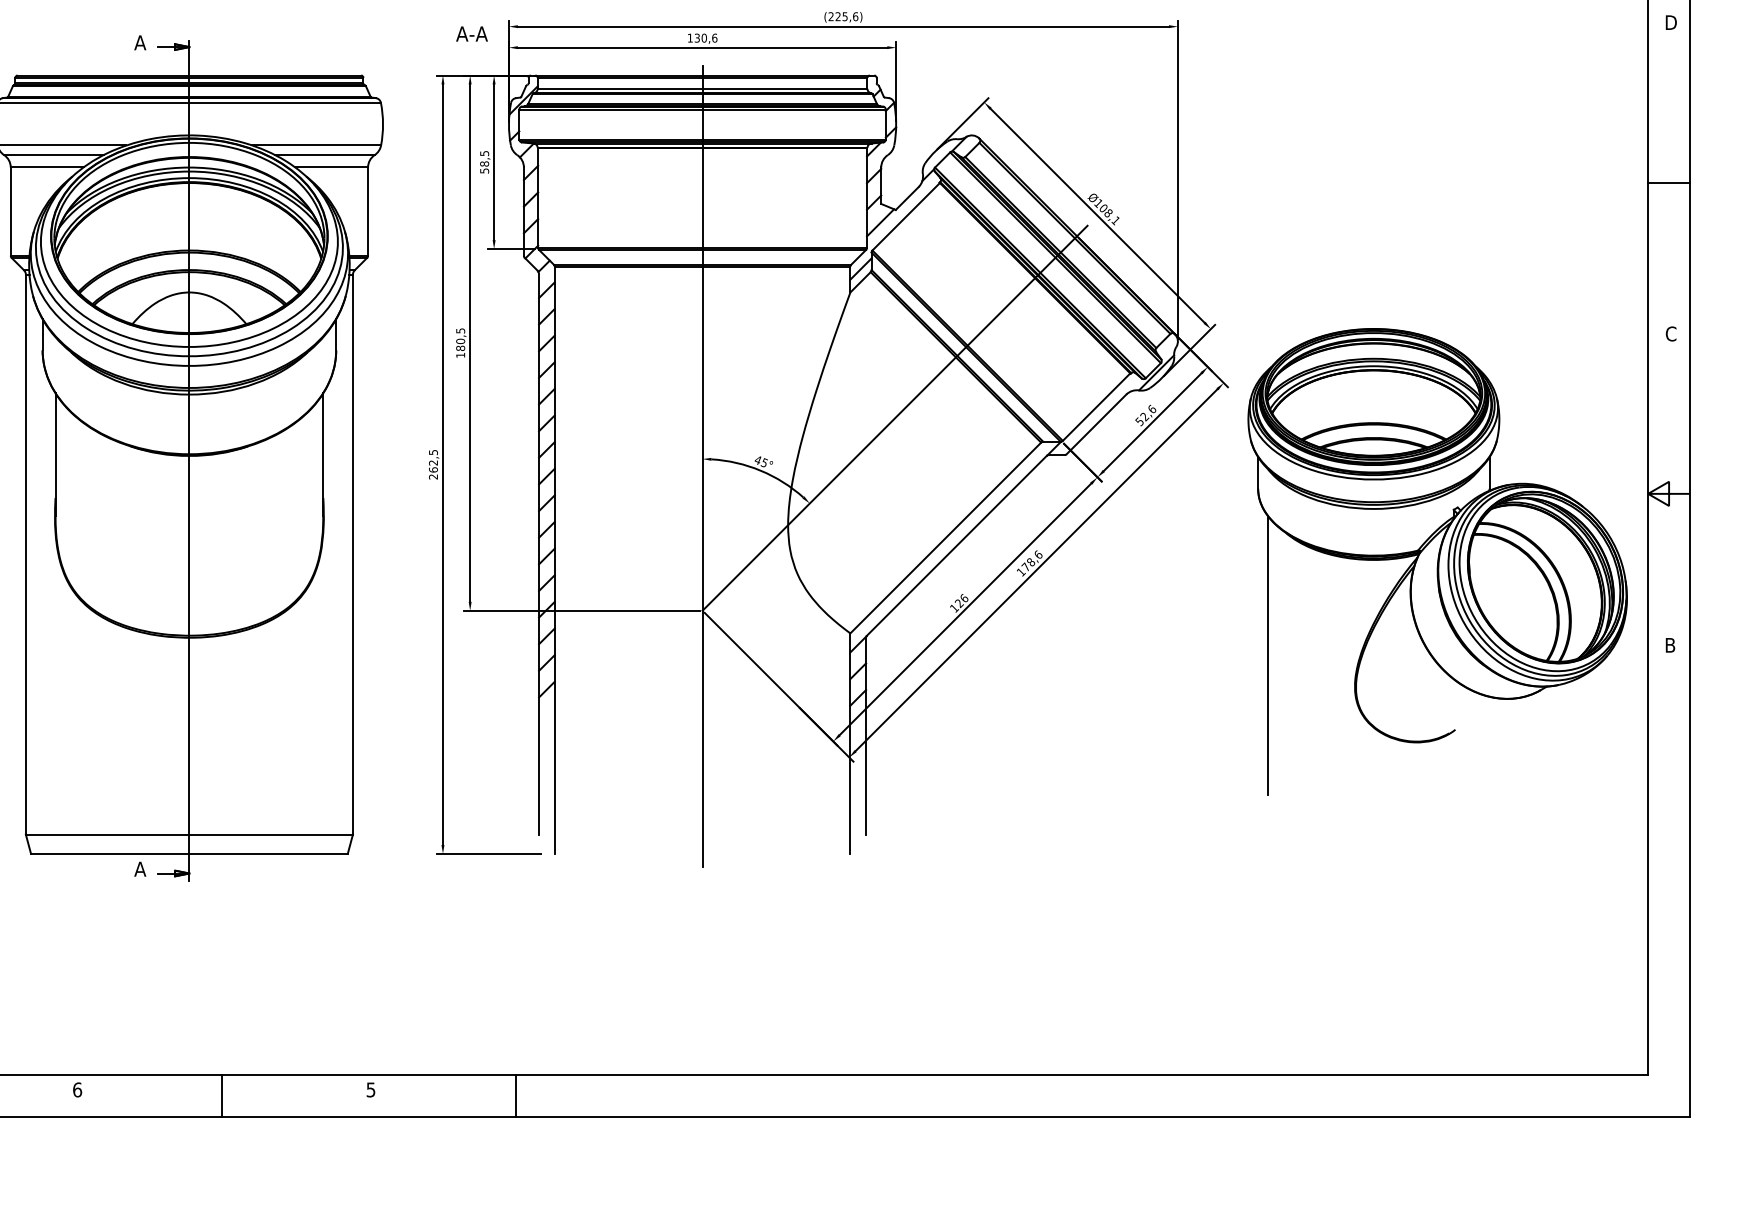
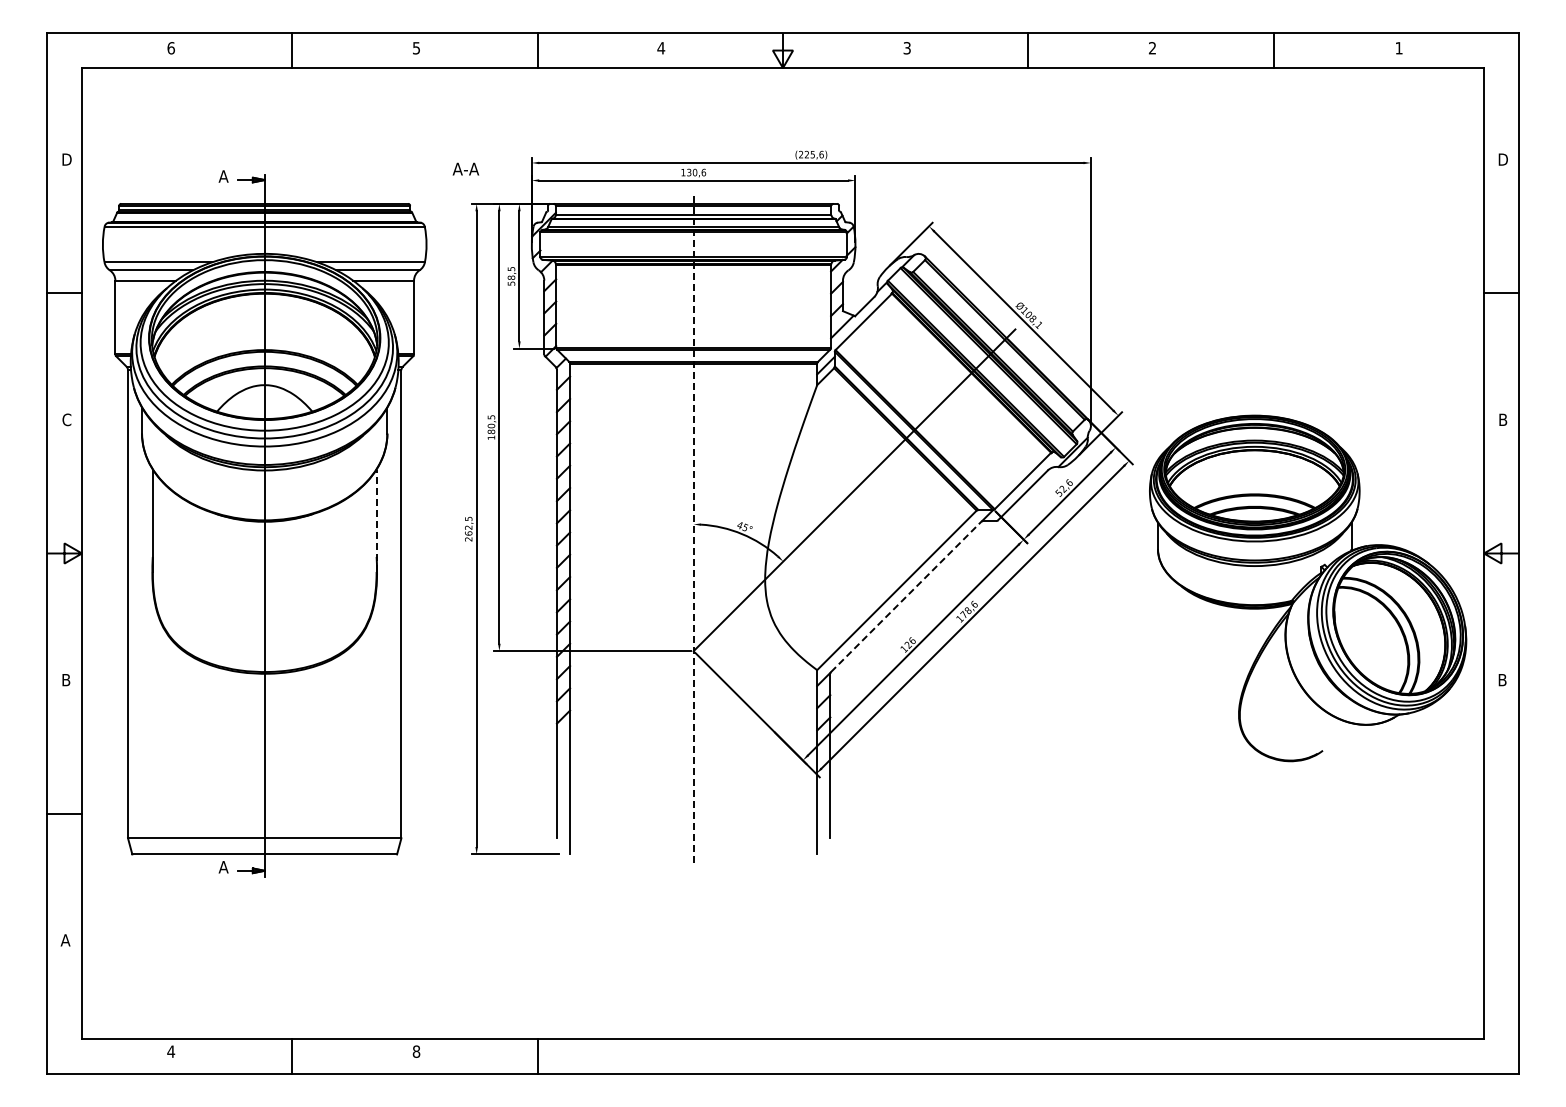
text: (471, 33) -> (465, 168), moved
text: (1670, 333) -> (1502, 419), C -> B
line: (323, 454) -> (376, 520), solid -> dashed
line: (702, 466) -> (693, 530), solid -> dashed
line: (957, 545) -> (906, 596), solid -> dashed
line: (1268, 655) -> (1166, 688), removed
text: (77, 1089) -> (171, 1051), 6 -> 4
text: (371, 1089) -> (416, 1051), 5 -> 8

